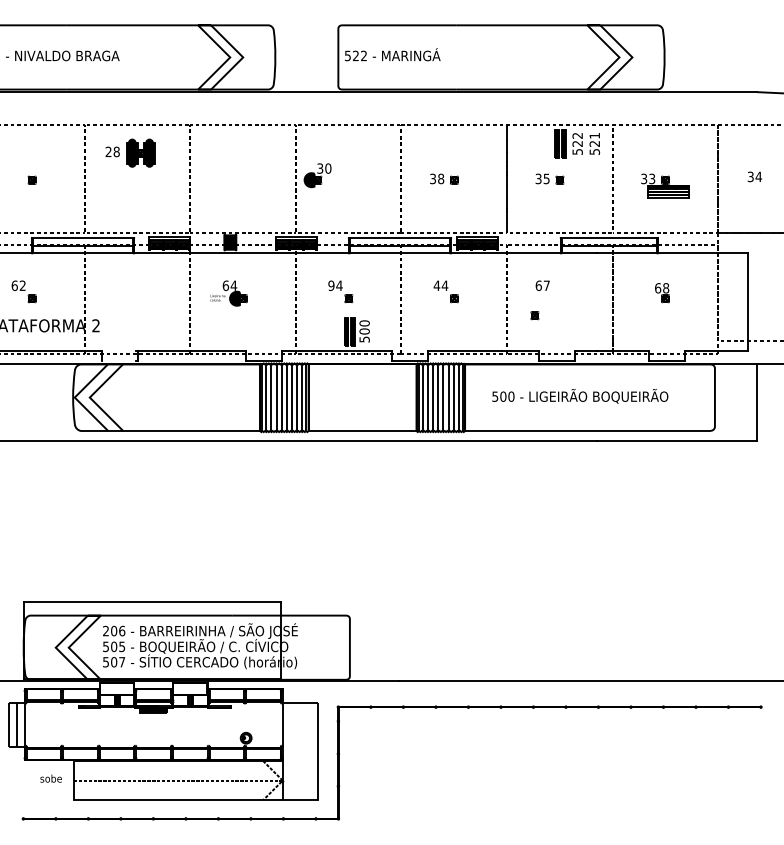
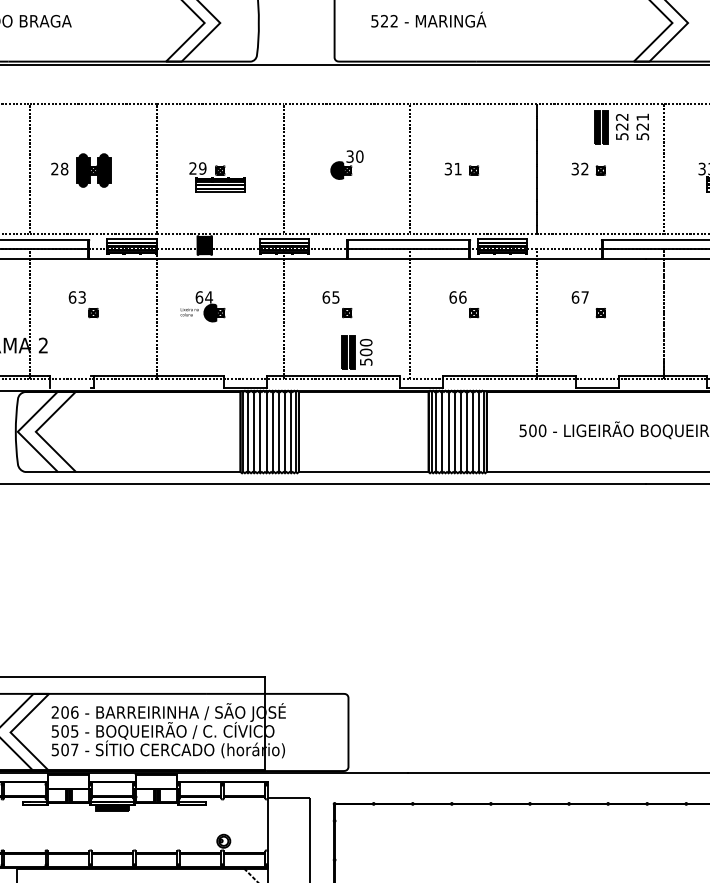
text: (392, 54) -> (428, 19), moved
part: (130, 152) -> (81, 169), moved
part: (317, 175) -> (346, 164), moved
text: (441, 178) -> (458, 168), 38 -> 31
text: (546, 178) -> (584, 168), 35 -> 32
part: (240, 185) -> (216, 176), added
text: (335, 285) -> (331, 297), 94 -> 65
text: (440, 285) -> (457, 297), 44 -> 66
part: (129, 291) -> (83, 304), added
part: (534, 315) -> (600, 312), moved

